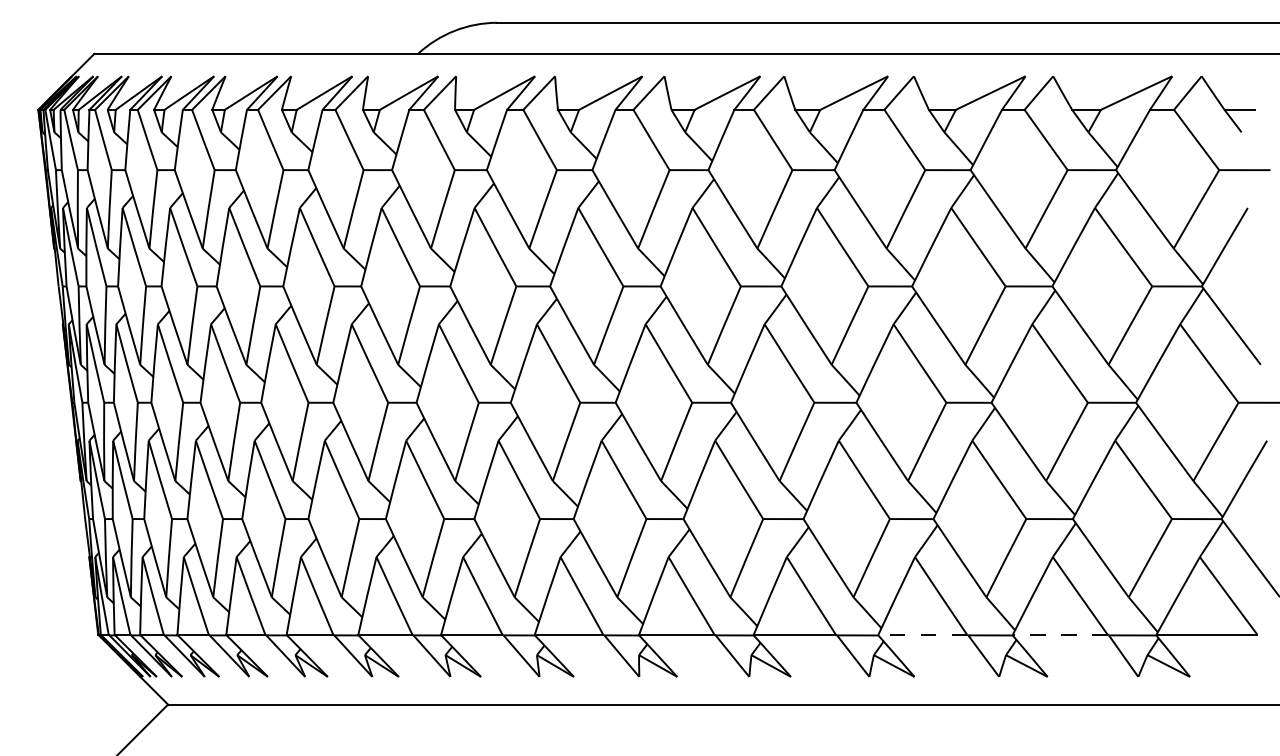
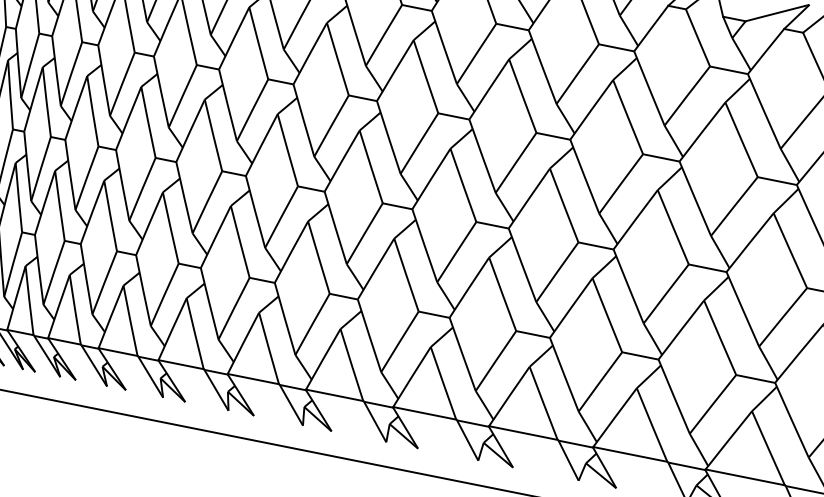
line: (922, 634) -> (630, 454), dashed -> solid
line: (1059, 634) -> (744, 477), dashed -> solid

